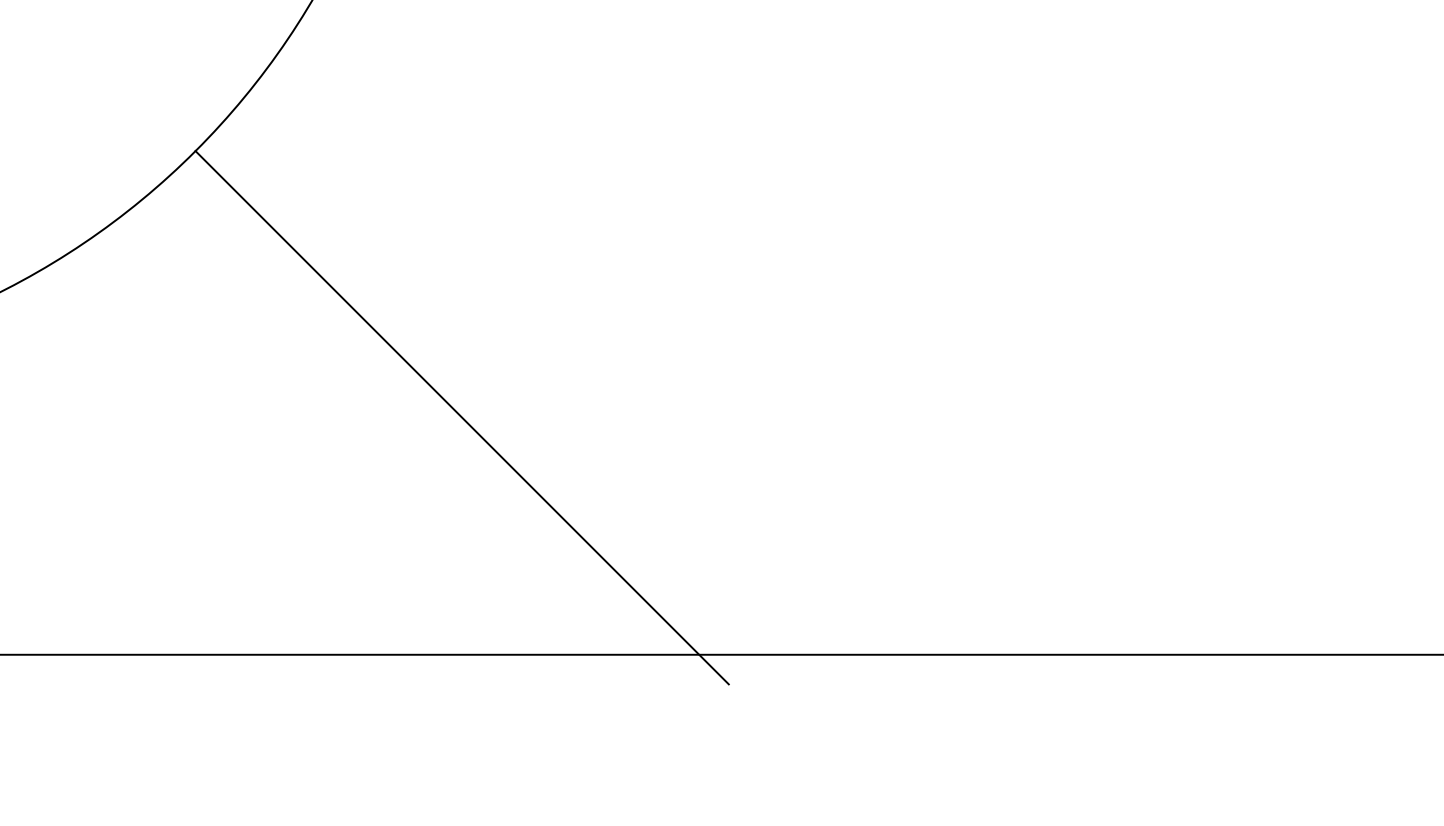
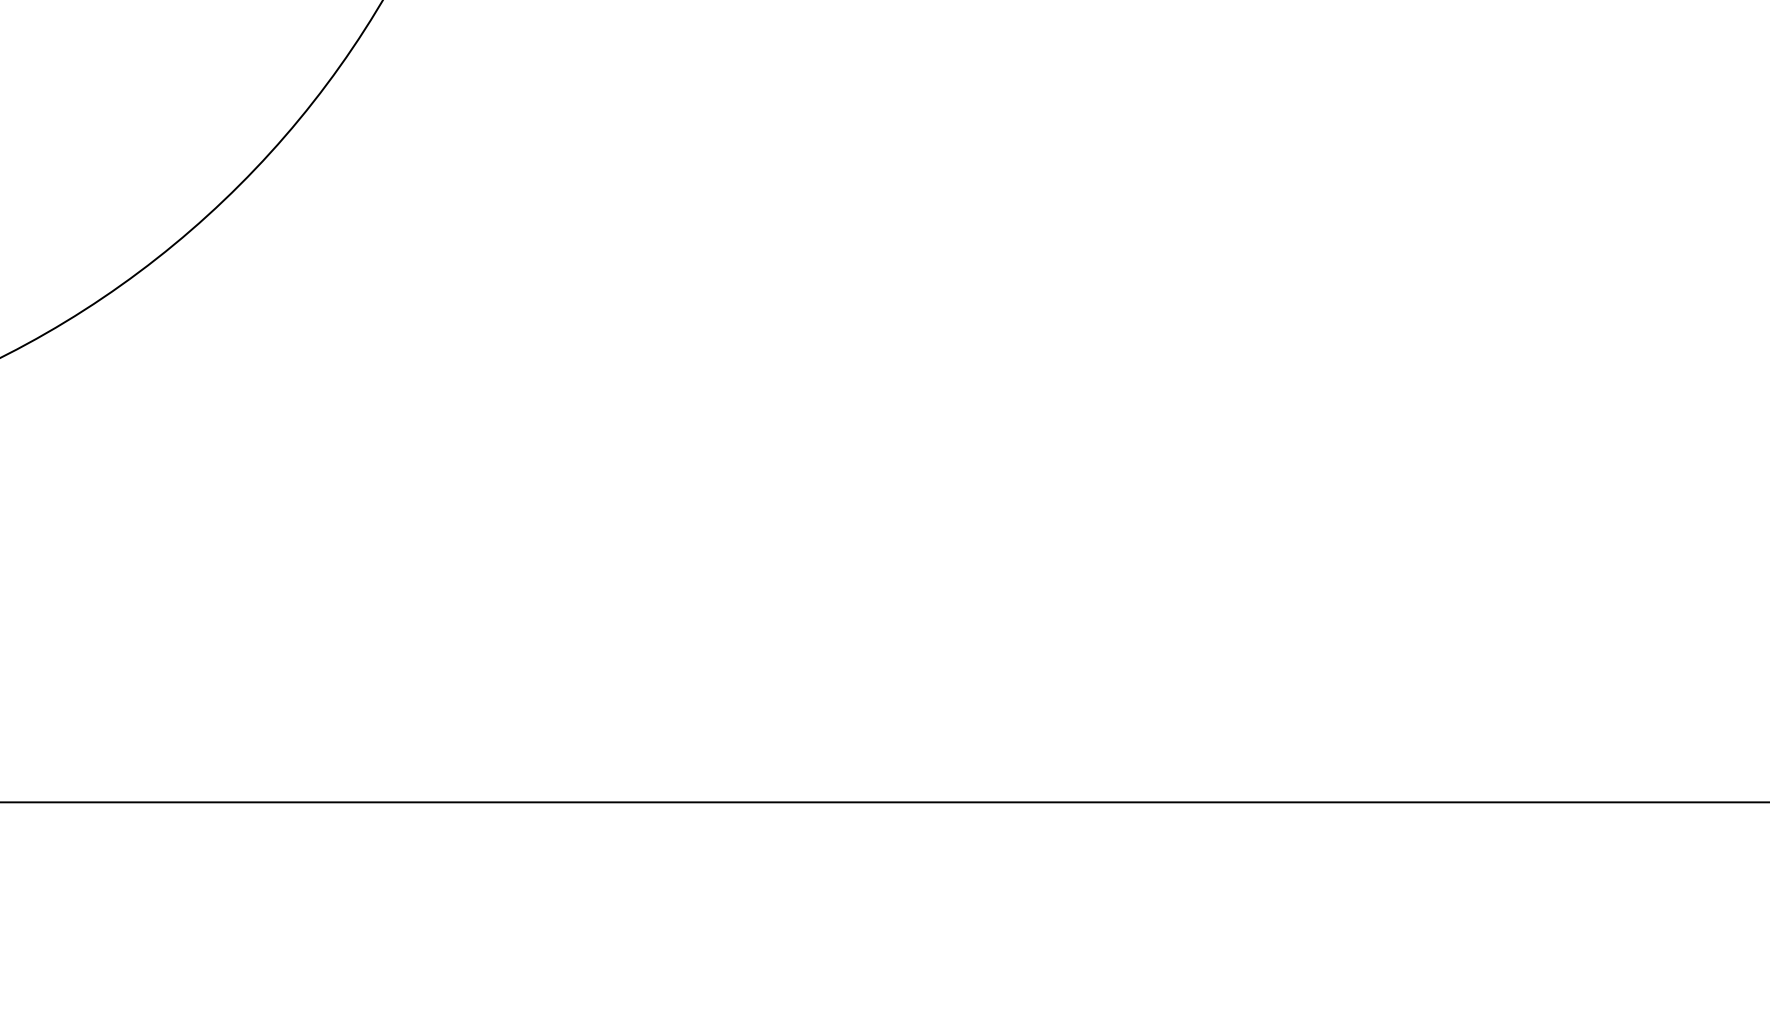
line: (461, 417) -> (565, 511), removed

